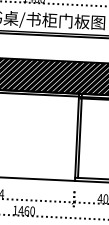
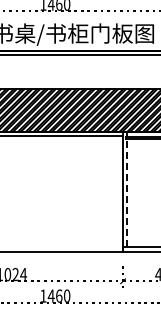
line: (80, 137) -> (127, 192), solid -> dashed

